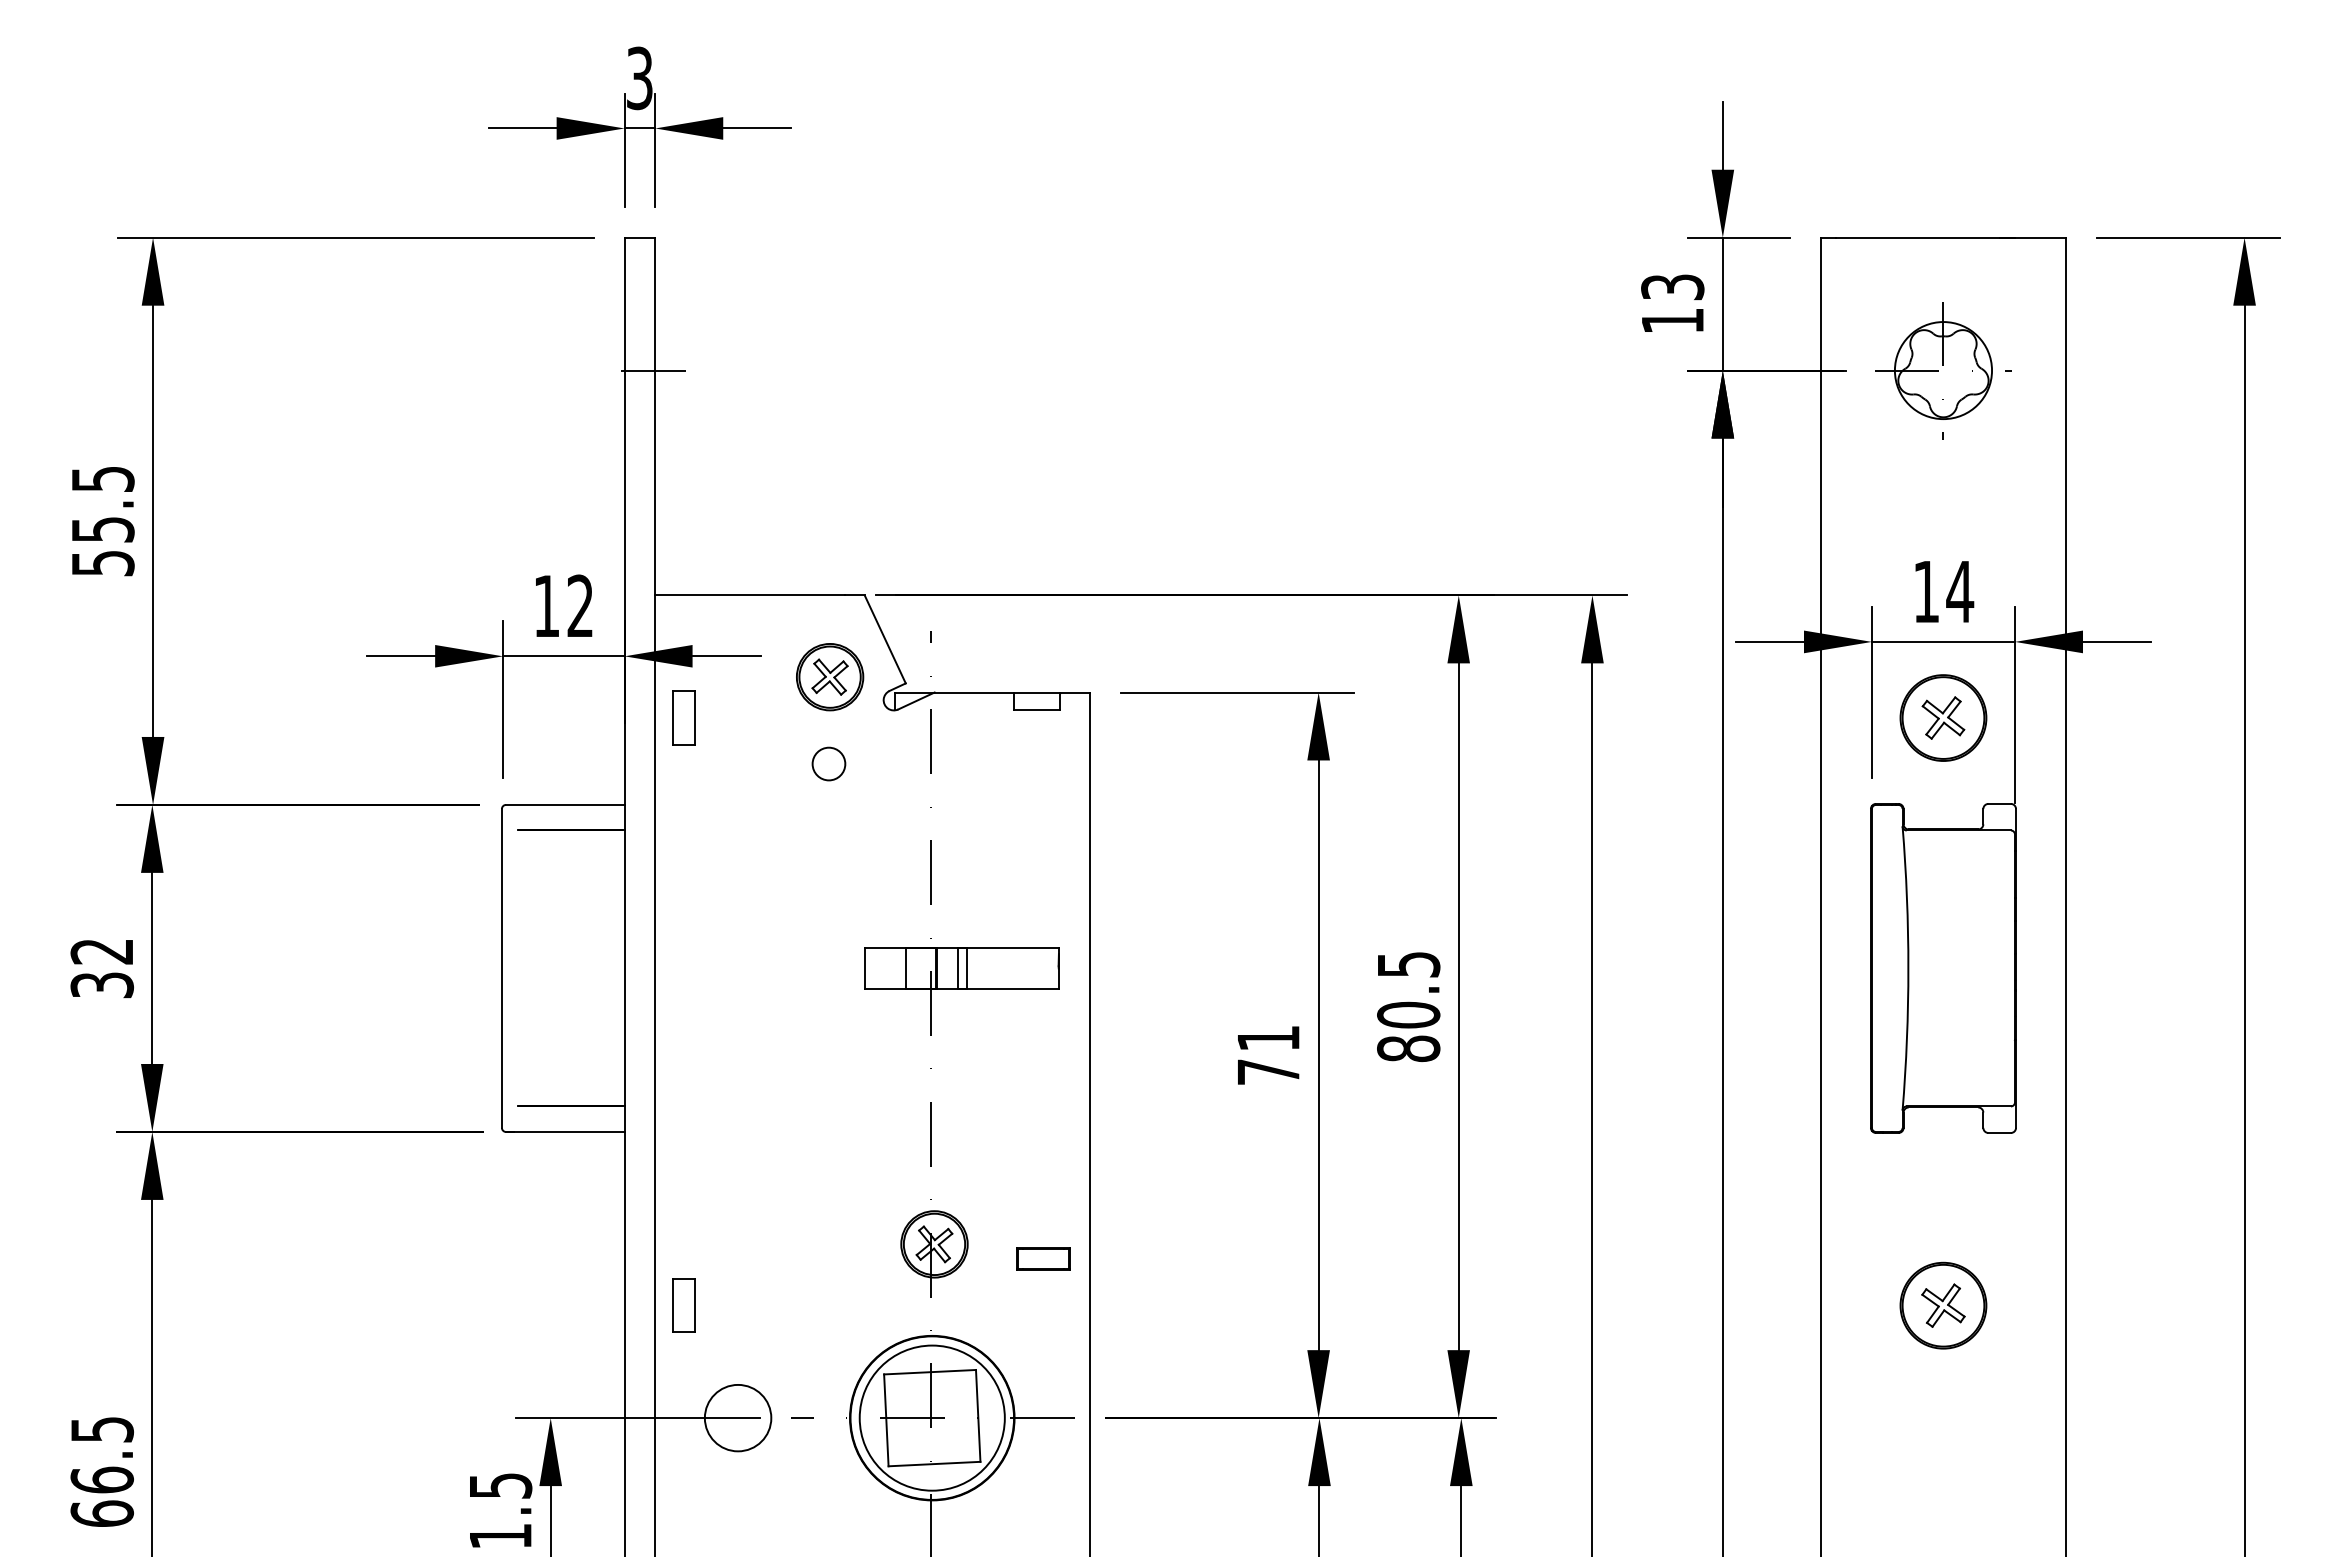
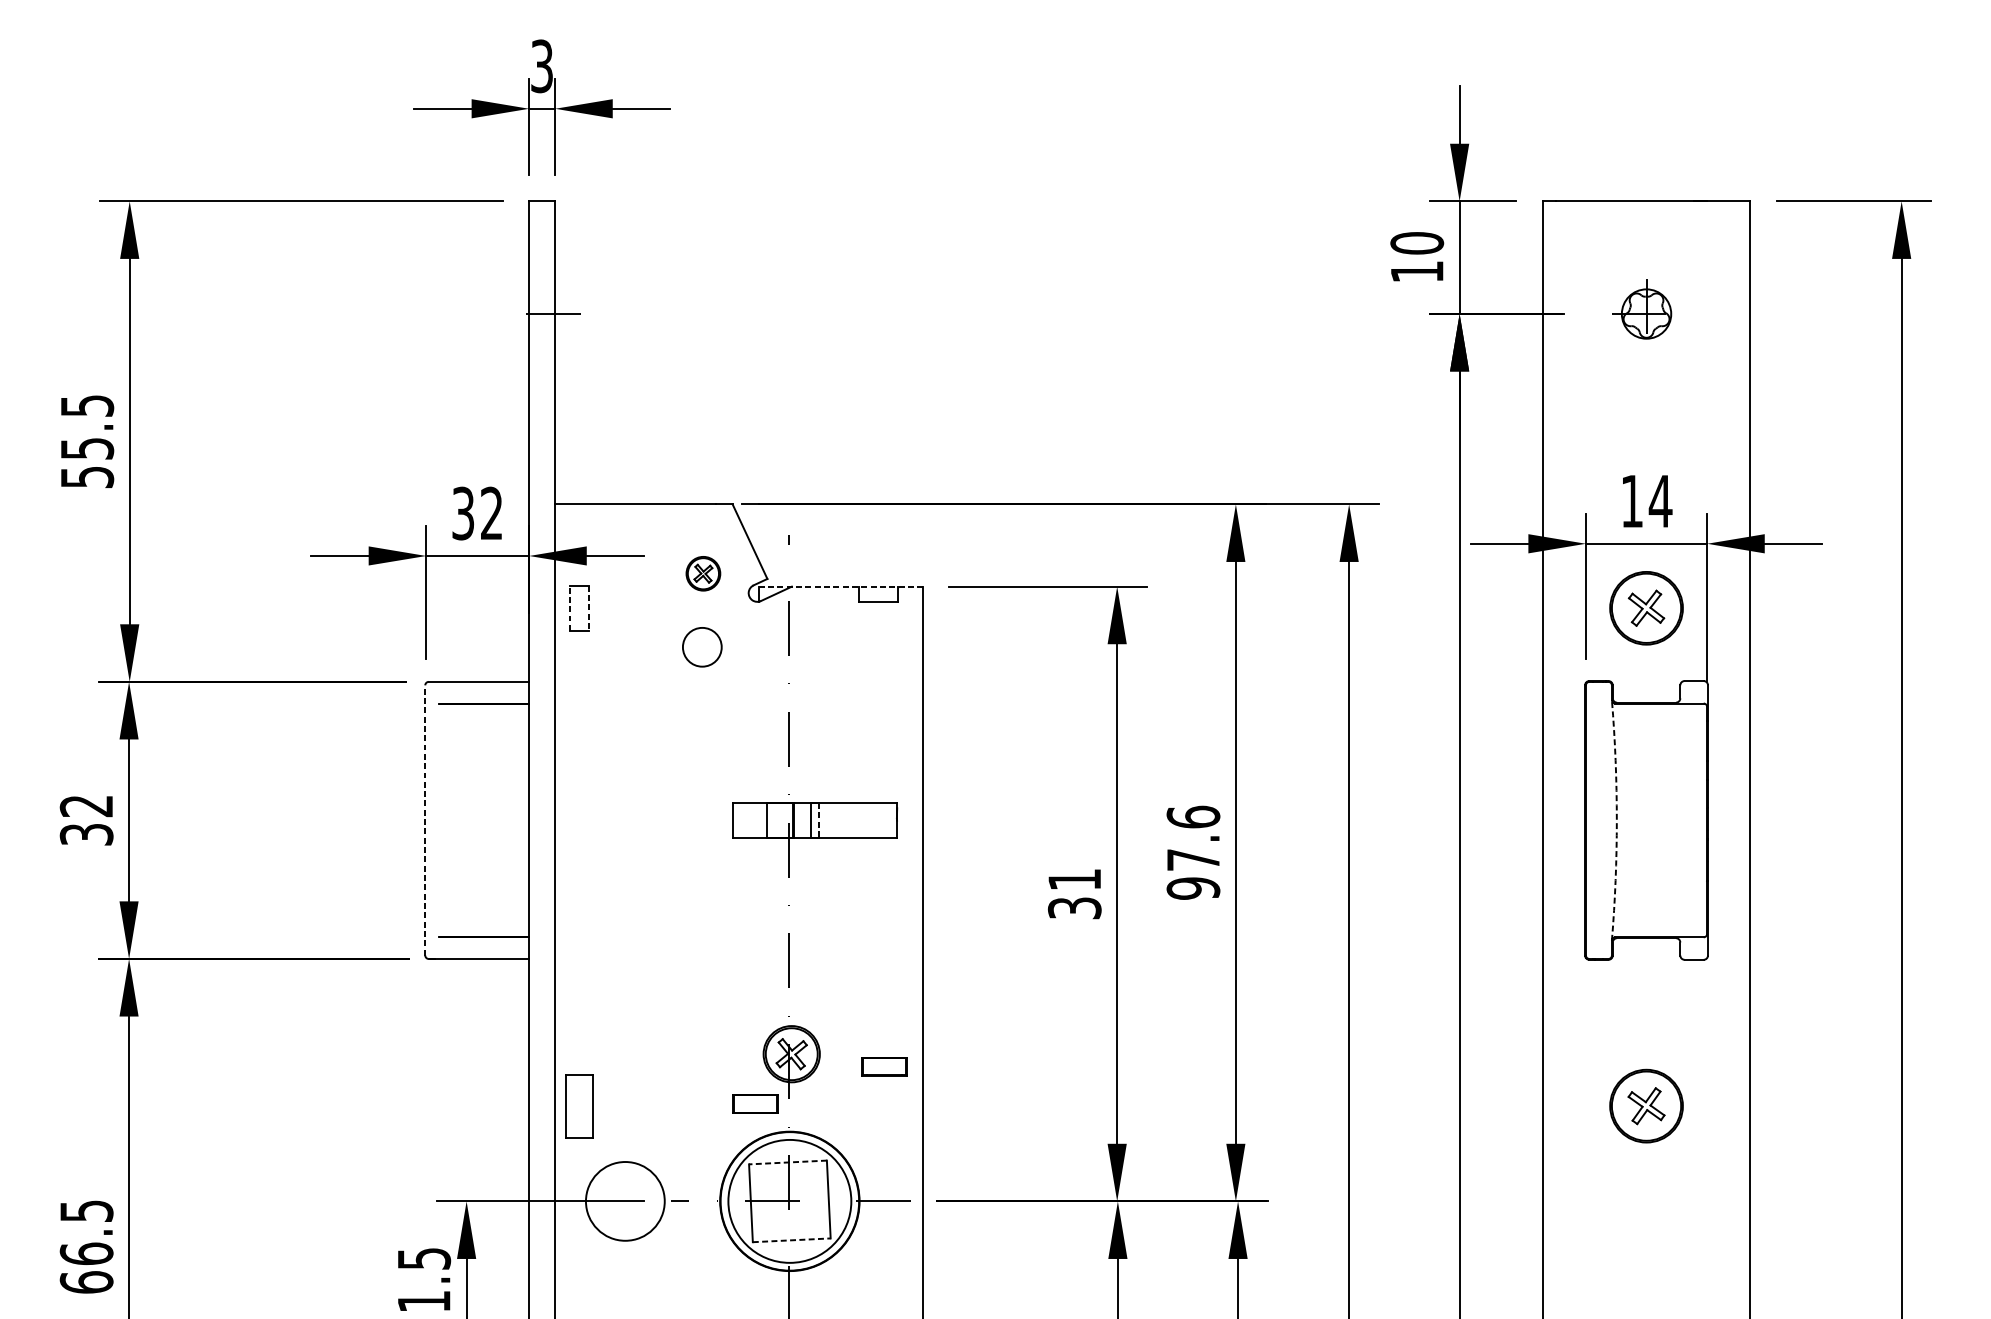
text: (1672, 287) -> (1416, 243), 13 -> 10
part: (1943, 370) -> (1646, 313), size x0.6
text: (546, 605) -> (463, 512), 12 -> 32
part: (830, 677) -> (703, 573), size x0.6
line: (991, 692) -> (840, 586), solid -> dashed
line: (672, 718) -> (569, 608), solid -> dashed
line: (695, 718) -> (589, 608), solid -> dashed
circle: (828, 763) -> (701, 646), size x1.4
line: (501, 967) -> (424, 819), solid -> dashed
line: (966, 968) -> (818, 820), solid -> dashed
arc: (1908, 968) -> (1616, 820), solid -> dashed
text: (1408, 1006) -> (1193, 852), 80.5 -> 97.6
text: (1268, 1071) -> (1074, 907), 71 -> 31
part: (891, 1302) -> (755, 1103), added
part: (683, 1305) -> (579, 1105), size x1.4
line: (930, 1372) -> (788, 1162), solid -> dashed
circle: (737, 1417) -> (624, 1200), size x1.4
line: (934, 1464) -> (791, 1240), solid -> dashed

